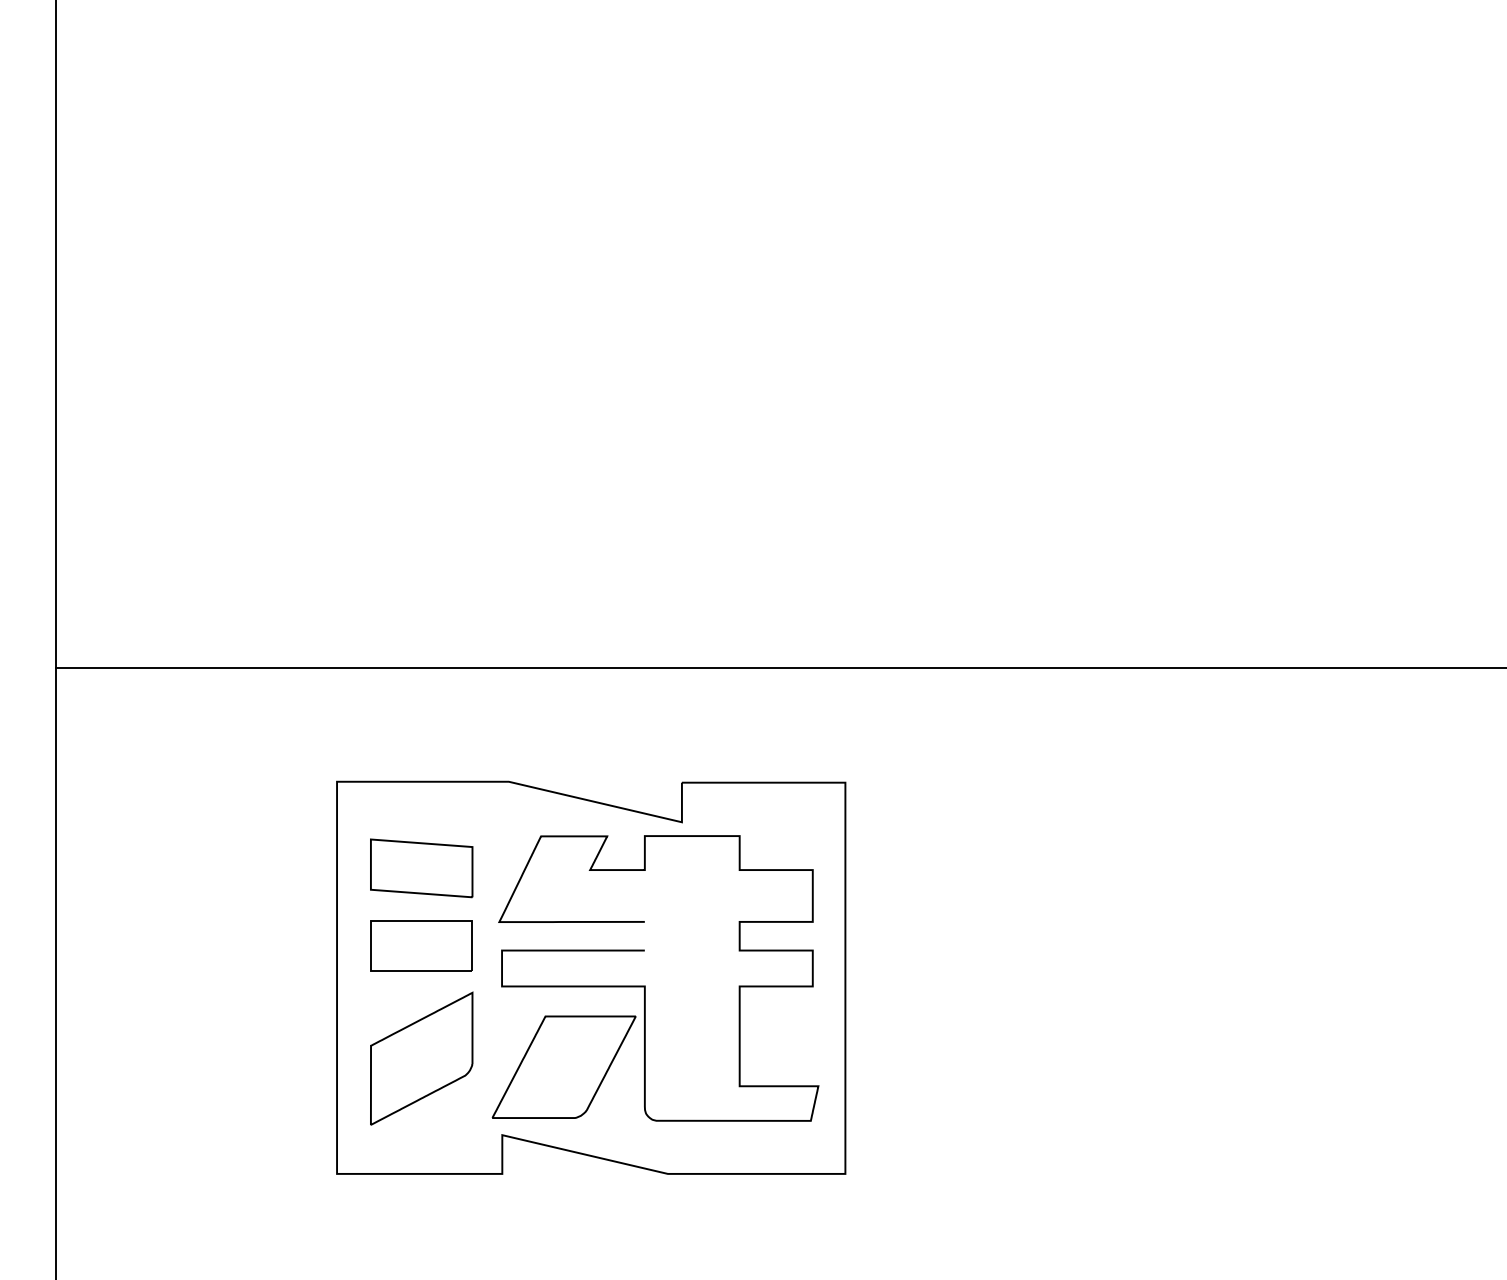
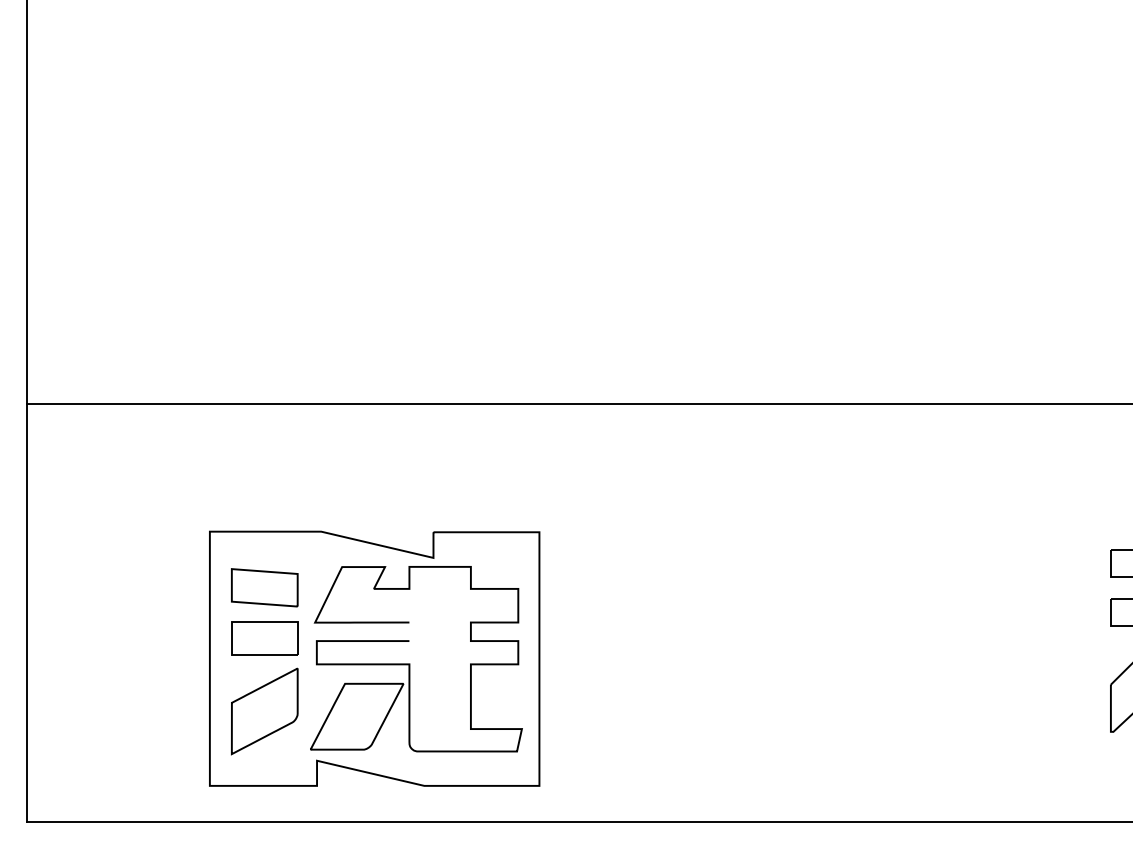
part: (590, 977) -> (374, 658), moved

